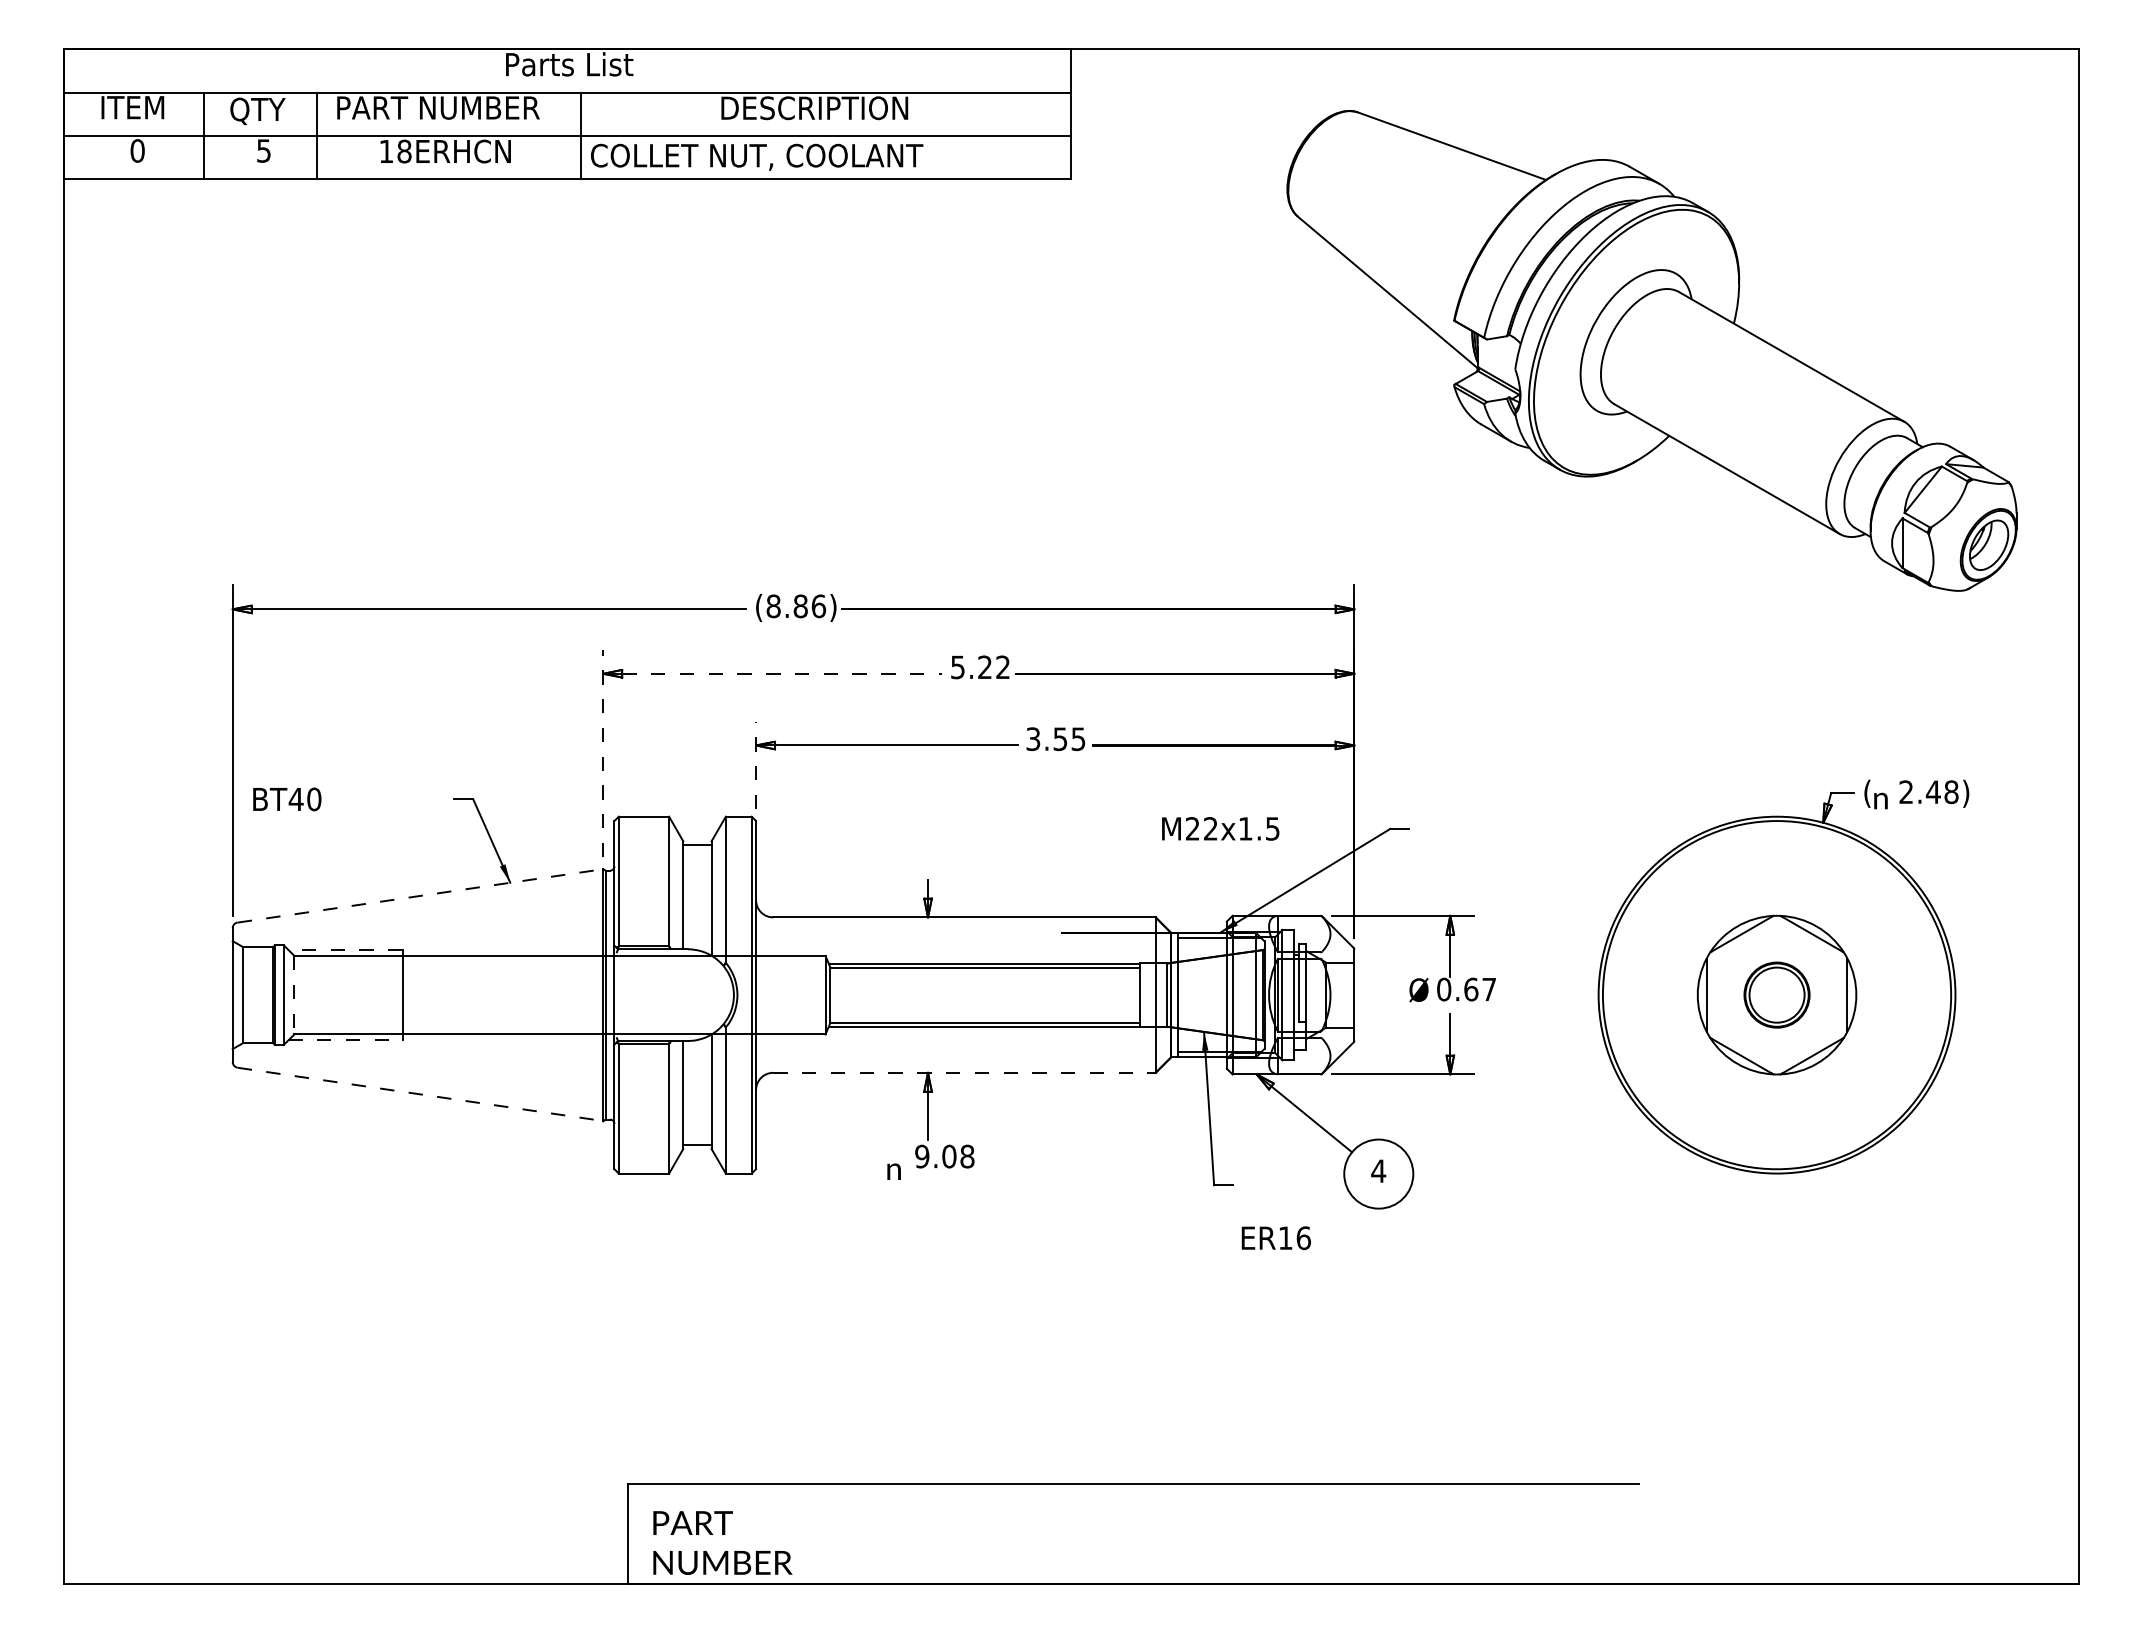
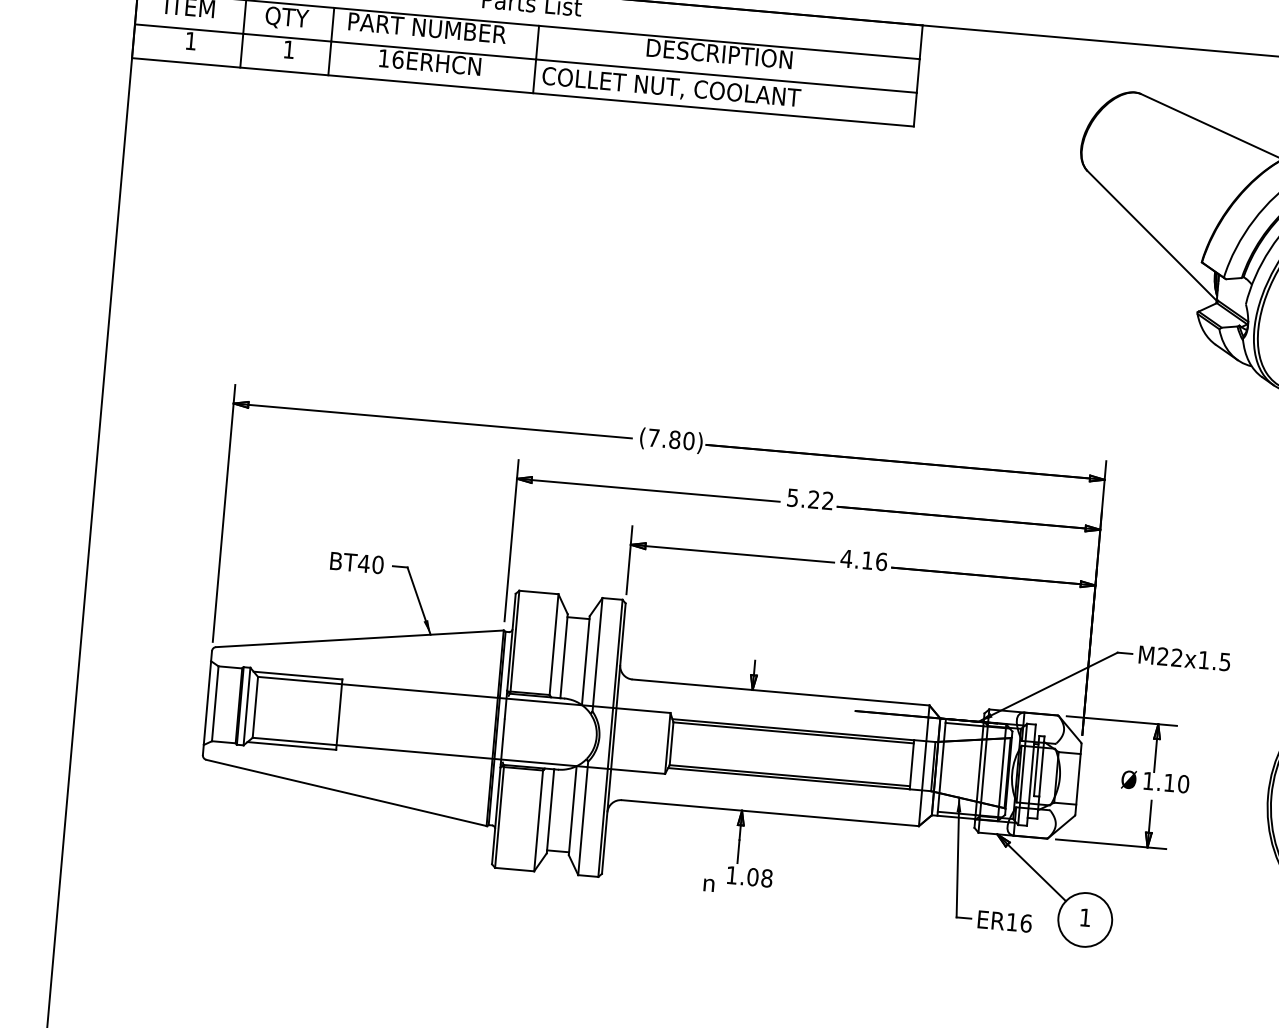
text: (137, 150) -> (190, 40), 0 -> 1
text: (263, 150) -> (288, 49), 5 -> 1
text: (404, 151) -> (398, 59), 18ERHCN -> 16ERHCN
text: (796, 606) -> (671, 439), (8.86) -> (7.80)
line: (781, 673) -> (655, 490), dashed -> solid
text: (1055, 739) -> (863, 560), 3.55 -> 4.16
line: (603, 753) -> (511, 540), dashed -> solid
line: (756, 765) -> (629, 560), dashed -> solid
text: (287, 799) -> (357, 563), moved
text: (1220, 828) -> (1184, 658), moved
line: (420, 895) -> (360, 638), dashed -> solid
line: (344, 949) -> (297, 675), dashed -> solid
text: (1466, 989) -> (1165, 782), 0.67 -> 1.10
line: (294, 995) -> (255, 707), dashed -> solid
line: (345, 1040) -> (291, 746), dashed -> solid
line: (965, 1072) -> (771, 812), dashed -> solid
line: (420, 1094) -> (346, 793), dashed -> solid
text: (922, 1156) -> (732, 875), 9.08 -> 1.08
text: (1378, 1170) -> (1085, 917), 4 -> 1
text: (1275, 1238) -> (1004, 921), moved

